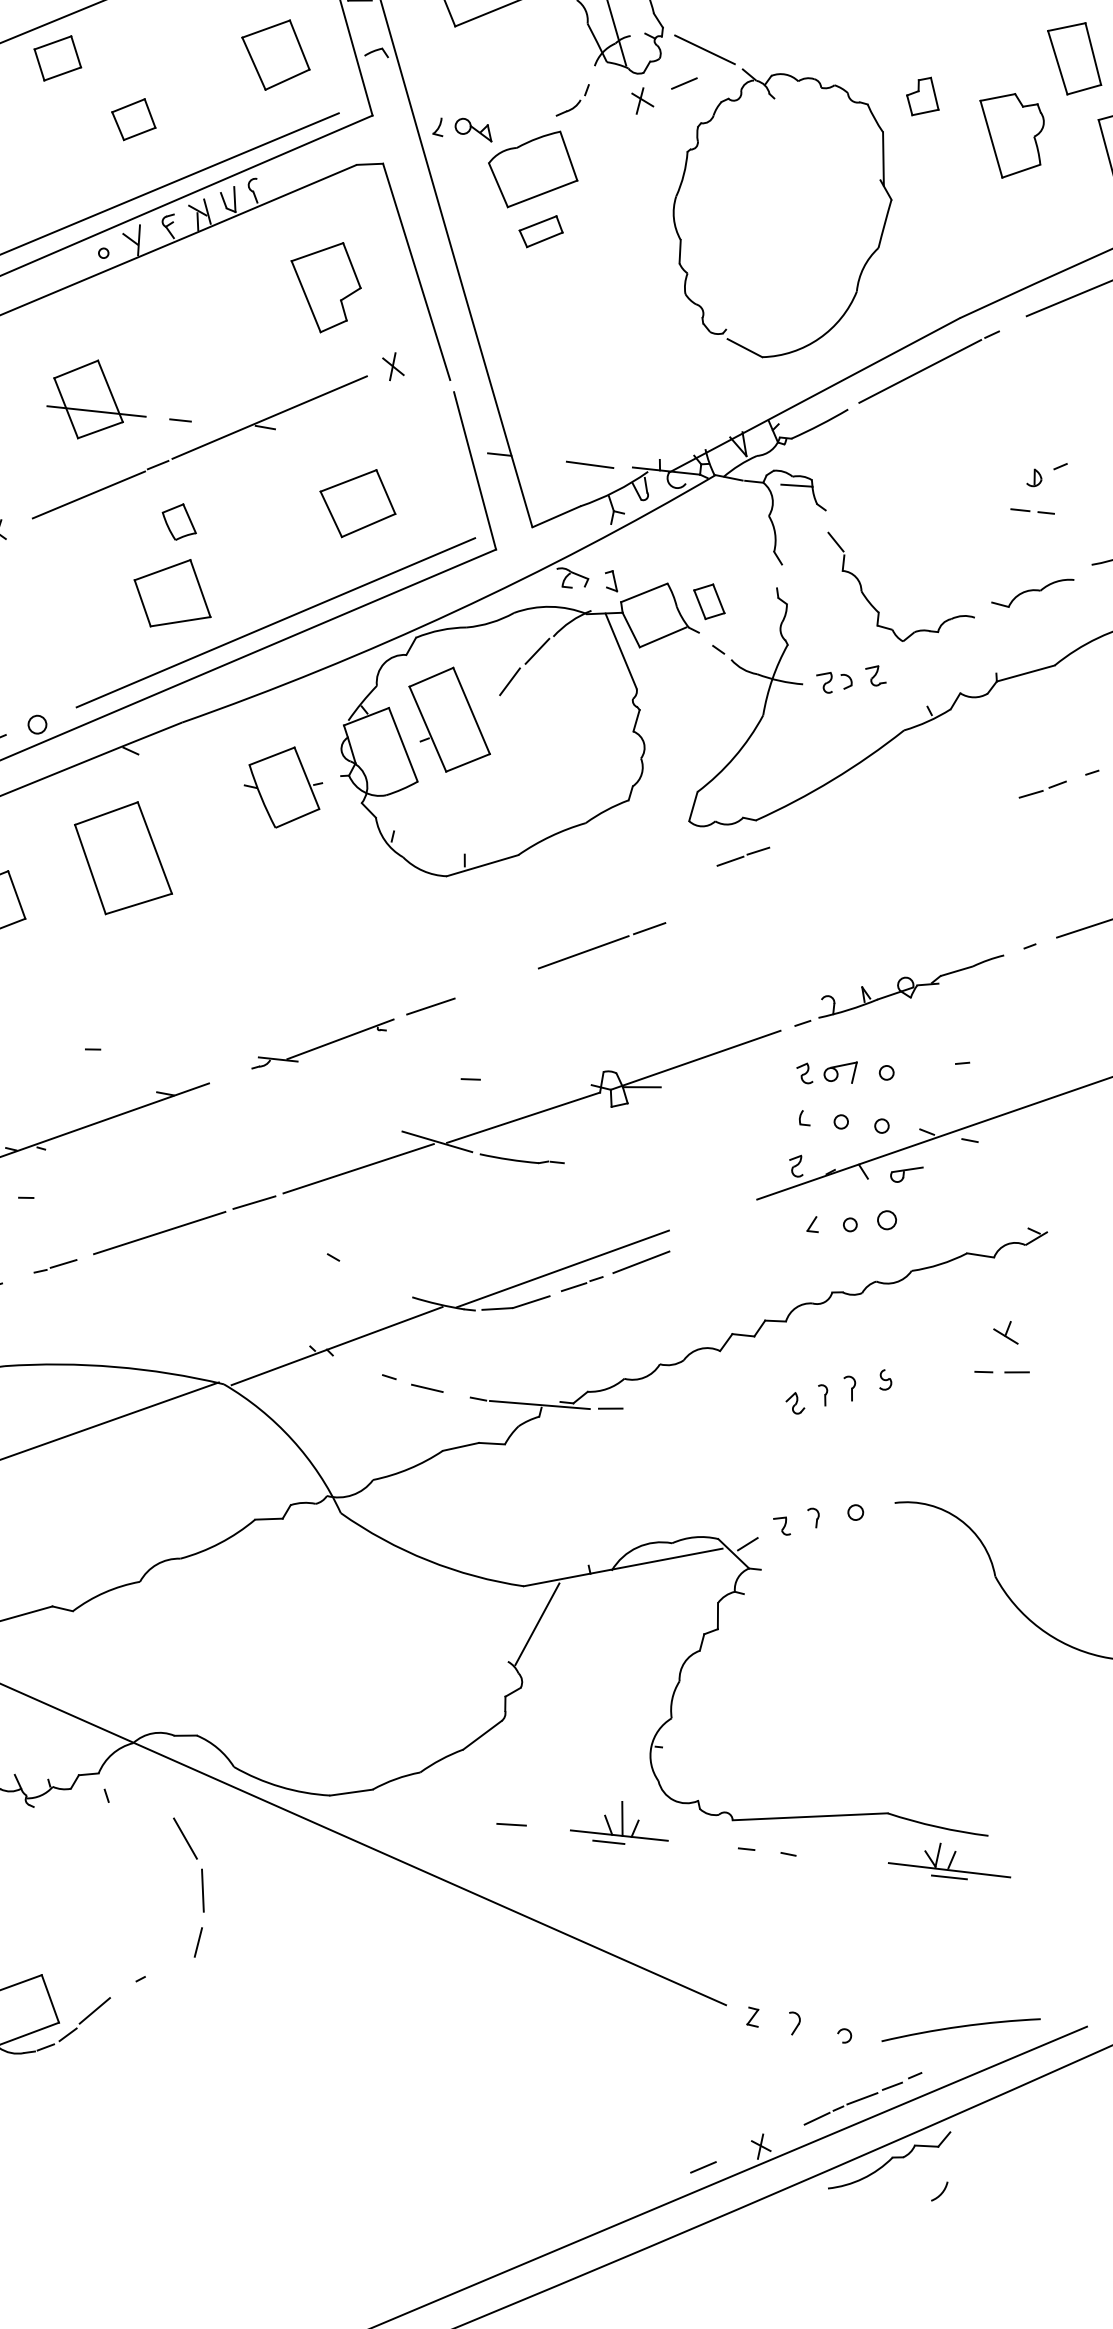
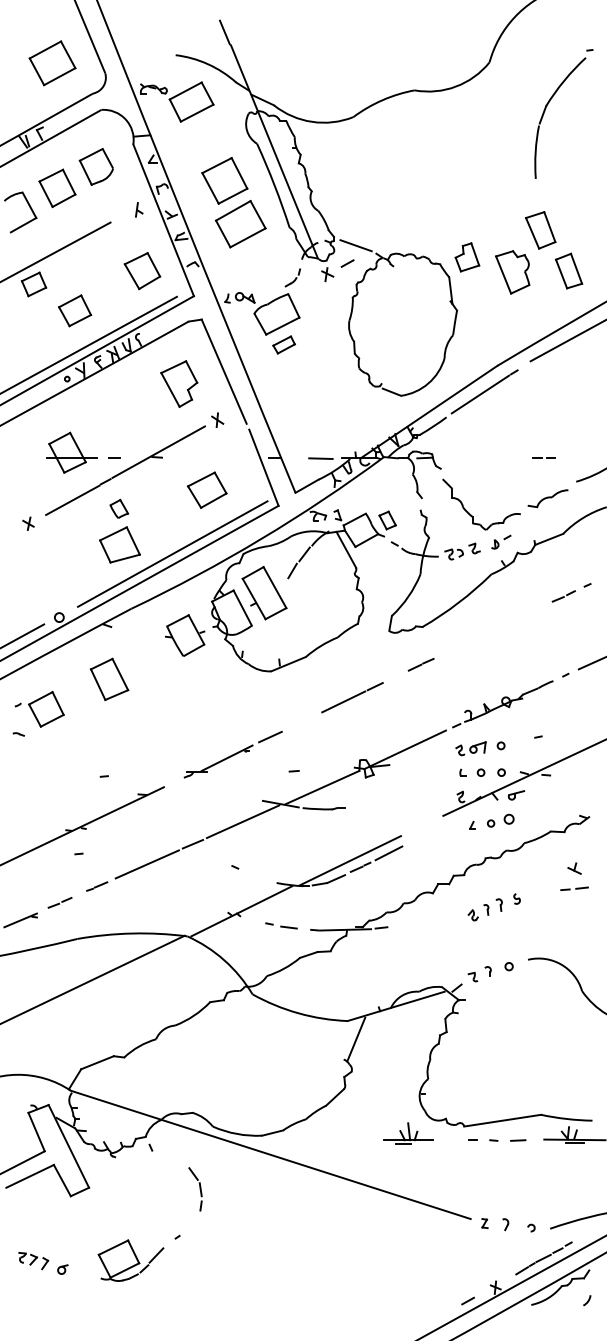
part: (923, 96) -> (467, 257), size x1.43
part: (134, 118) -> (75, 310), size x1.43
part: (1047, 473) -> (501, 541), moved
part: (124, 856) -> (109, 678), size x0.71
line: (742, 856) -> (420, 664), moved
line: (512, 1824) -> (518, 1140), moved
part: (186, 1888) -> (195, 1189), size x0.62

